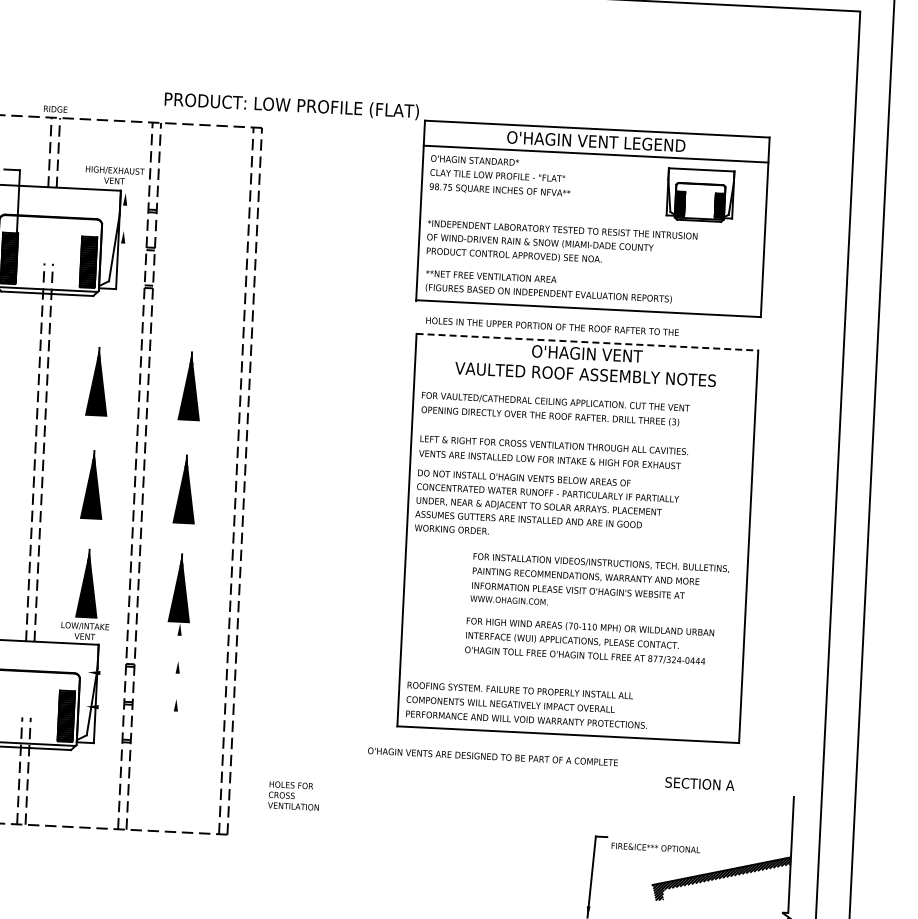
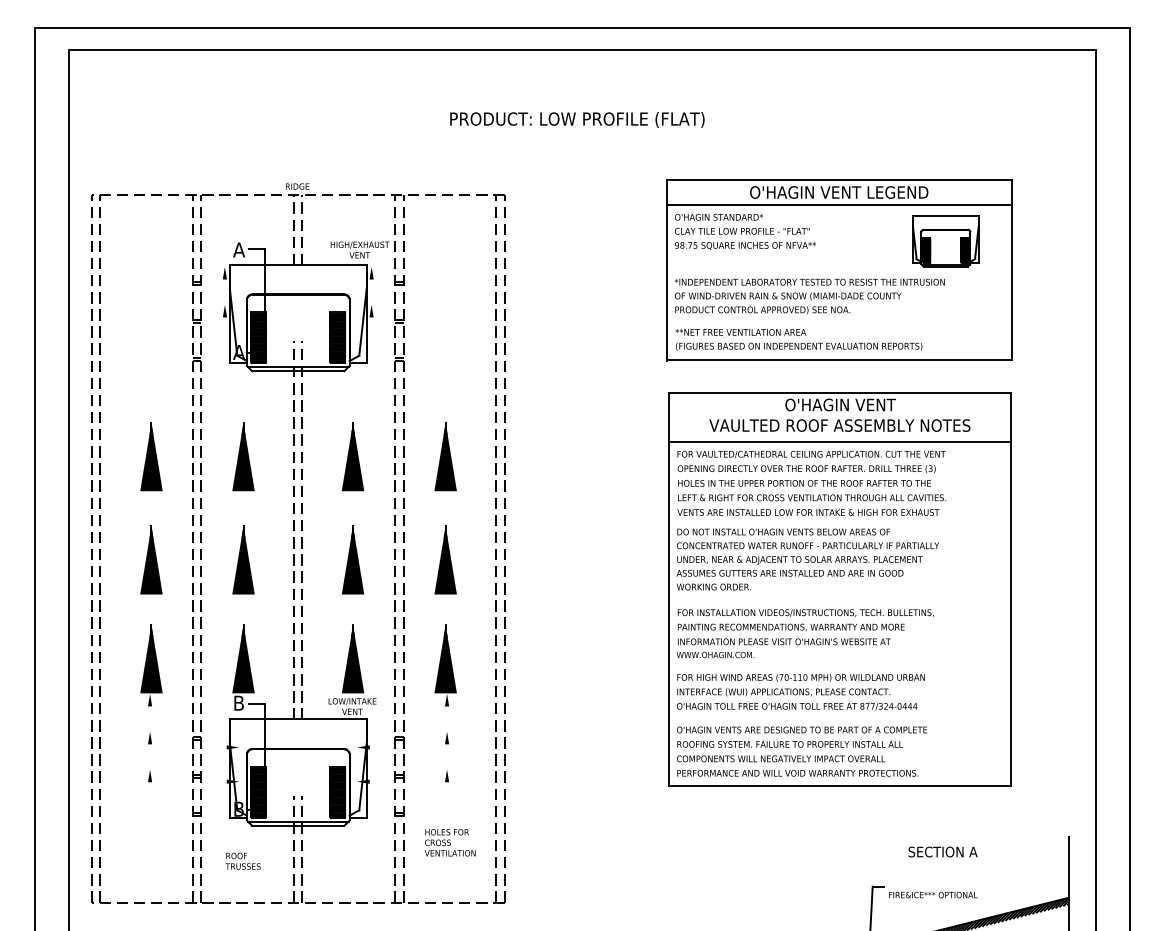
text: (292, 105) -> (577, 119), moved
text: (552, 326) -> (804, 483), moved
line: (587, 342) -> (840, 393), dashed -> solid
line: (585, 391) -> (840, 442), added
text: (600, 583) -> (805, 633), moved
text: (589, 641) -> (800, 692), moved
text: (492, 756) -> (801, 729), moved
text: (699, 783) -> (942, 851), moved
text: (293, 795) -> (449, 842), moved

